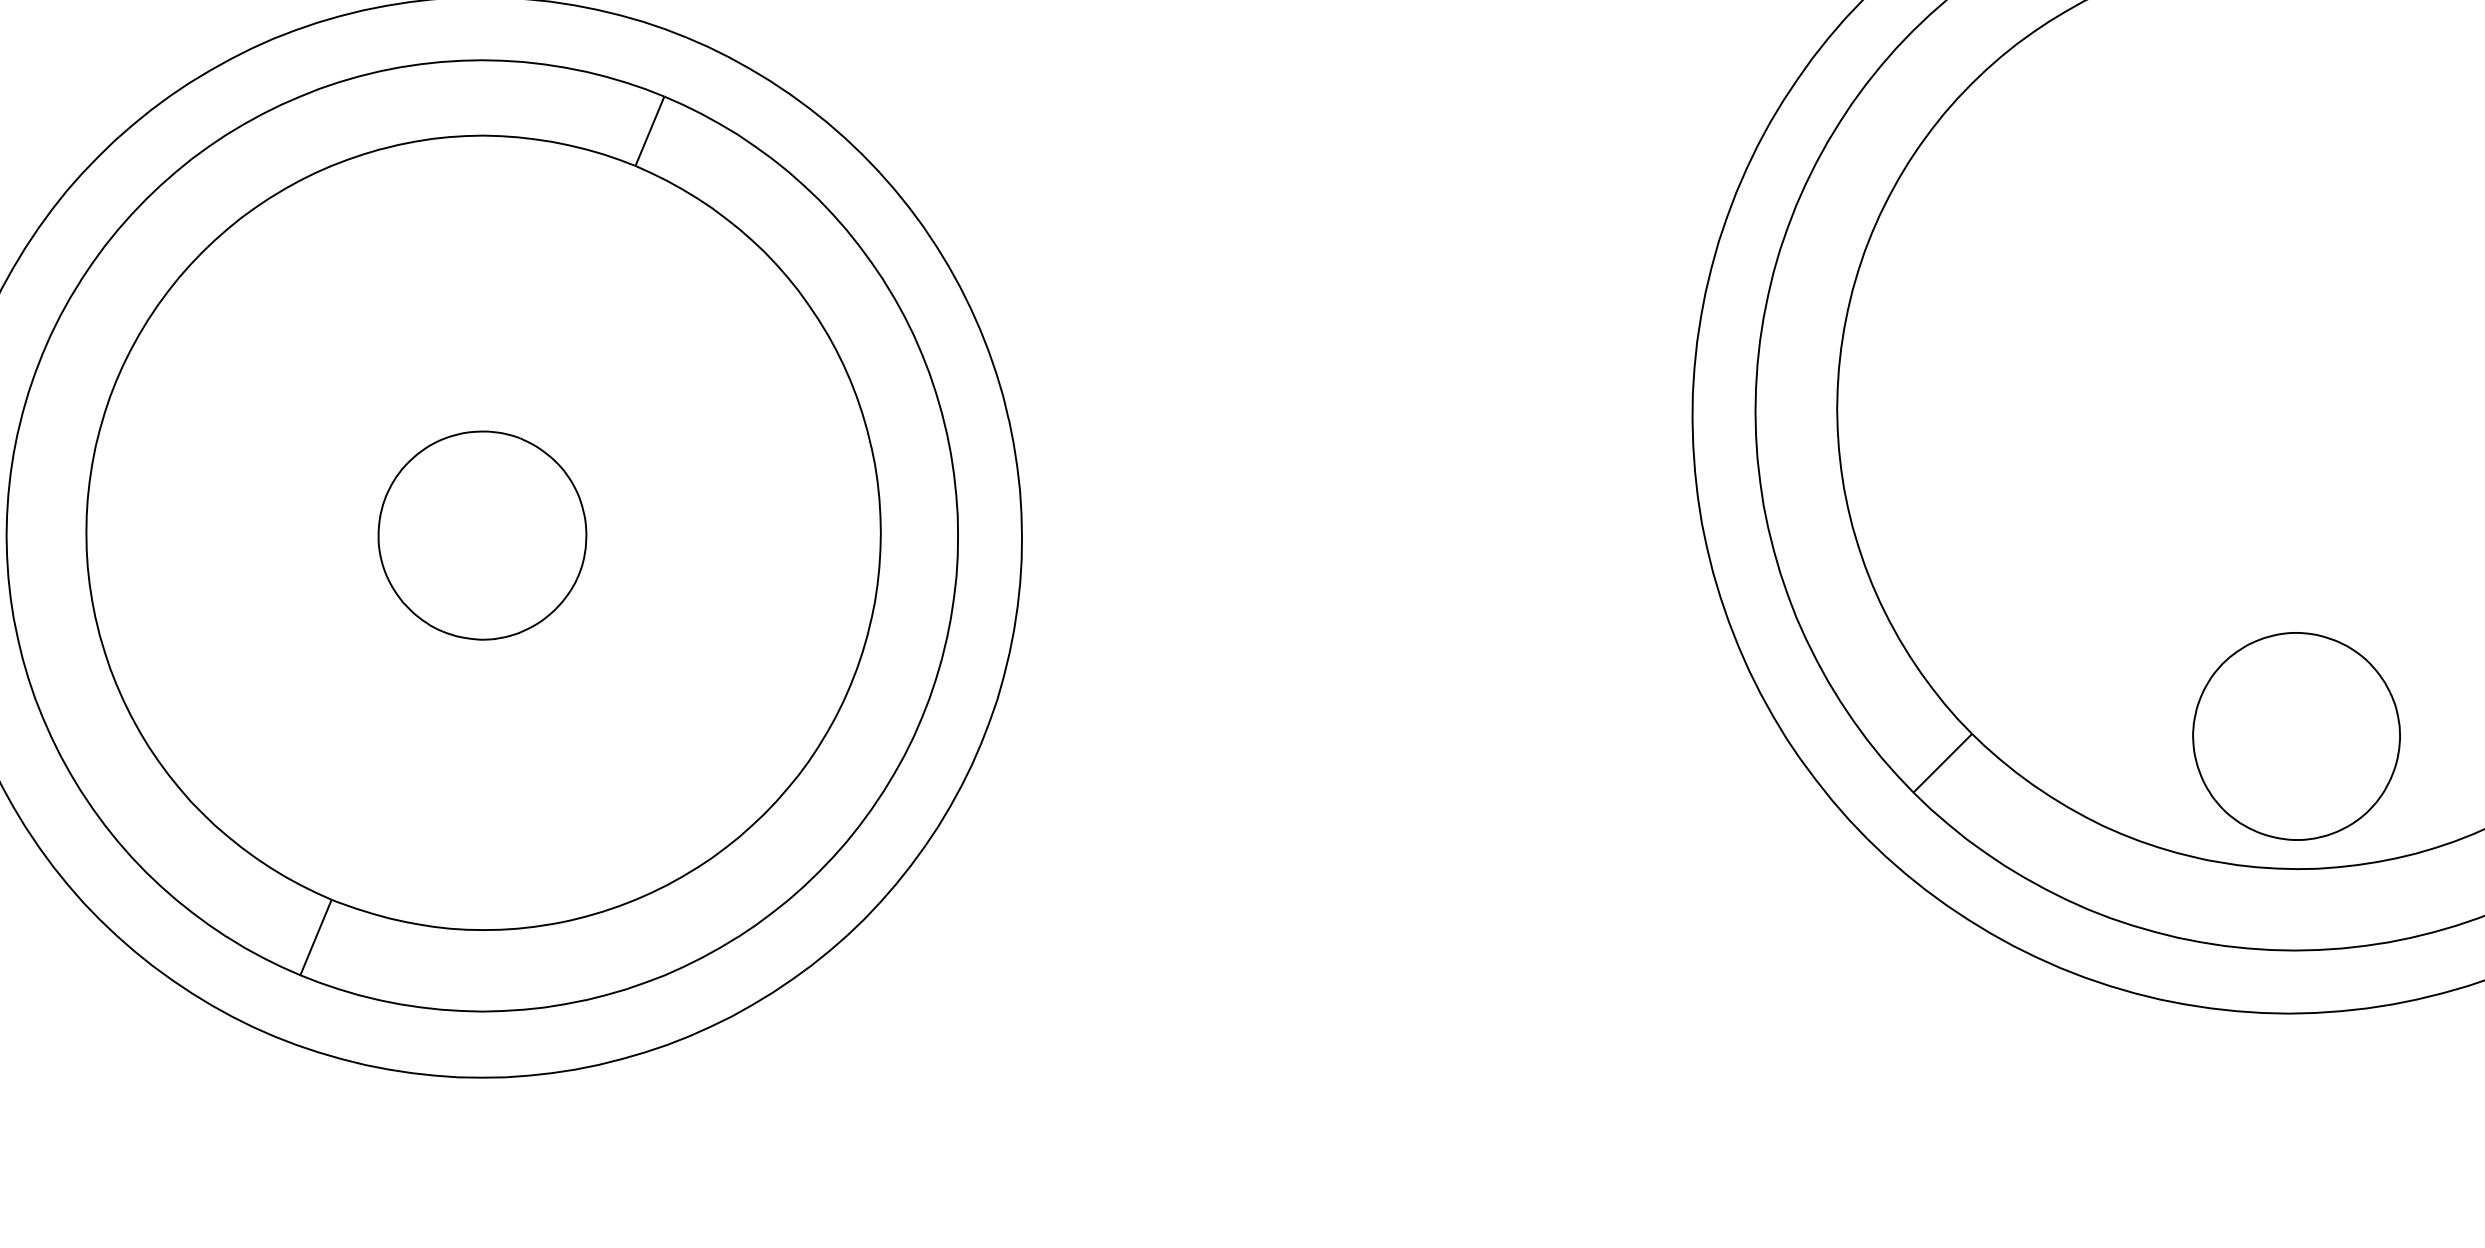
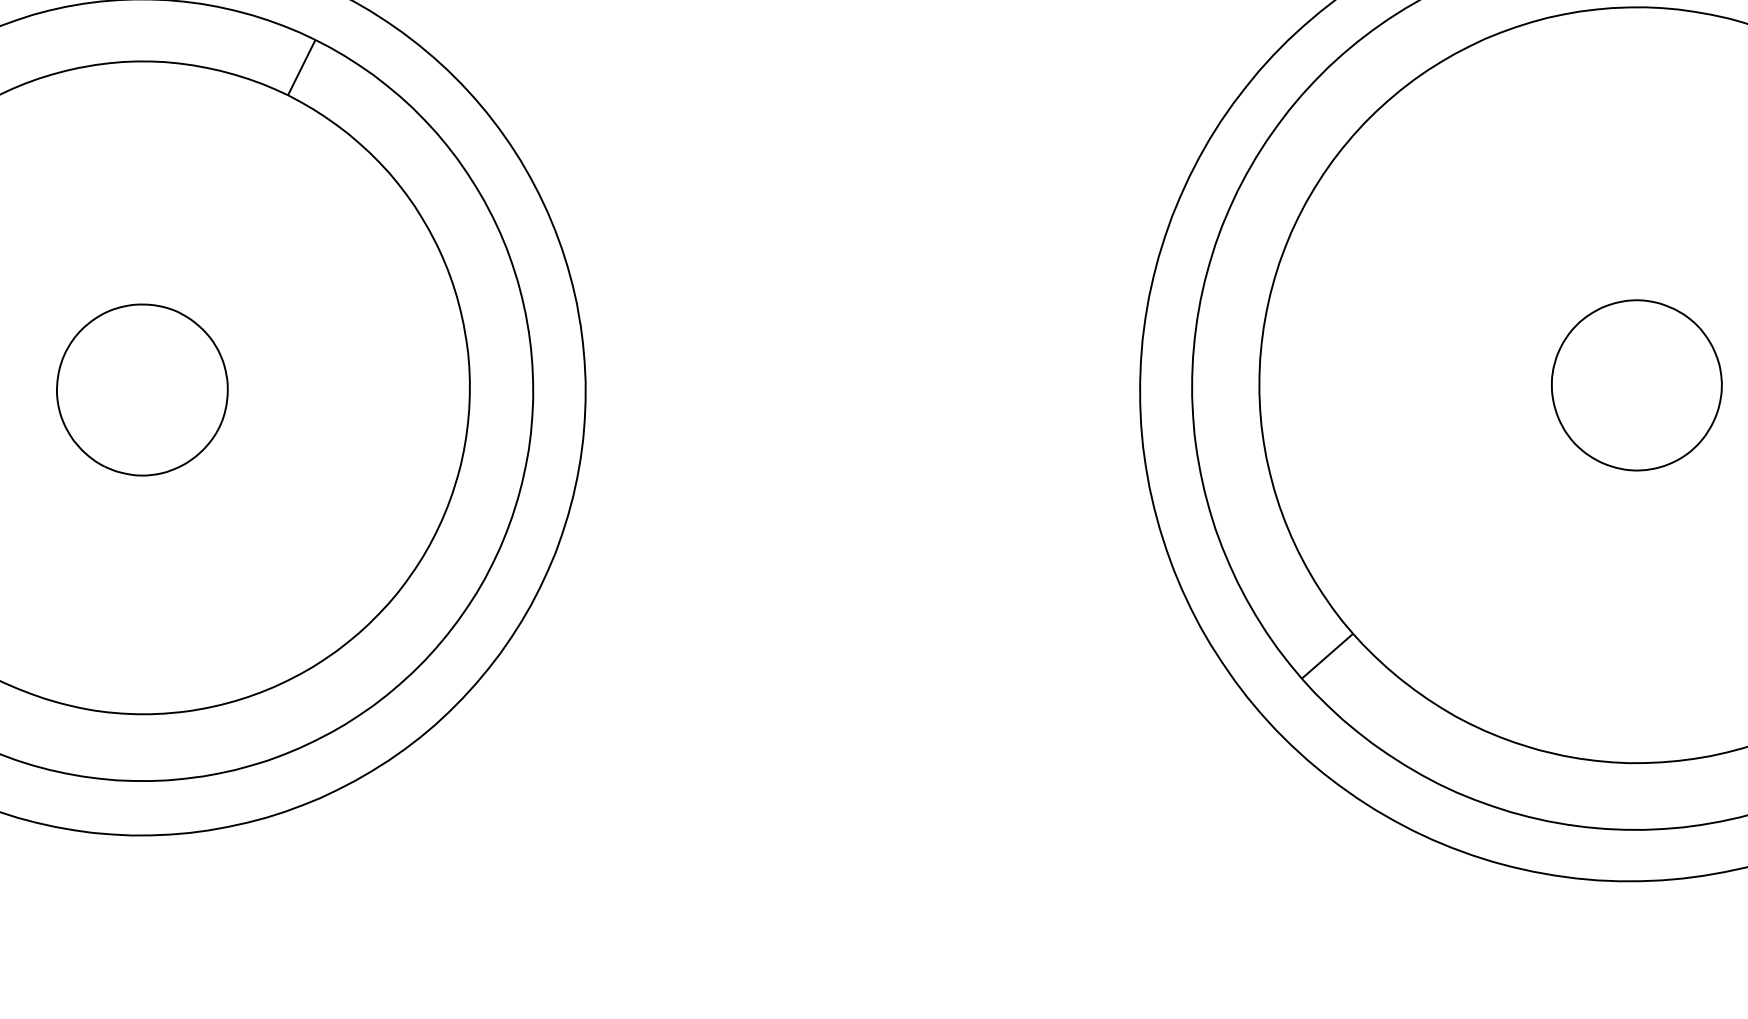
part: (2296, 736) -> (1636, 385), moved

